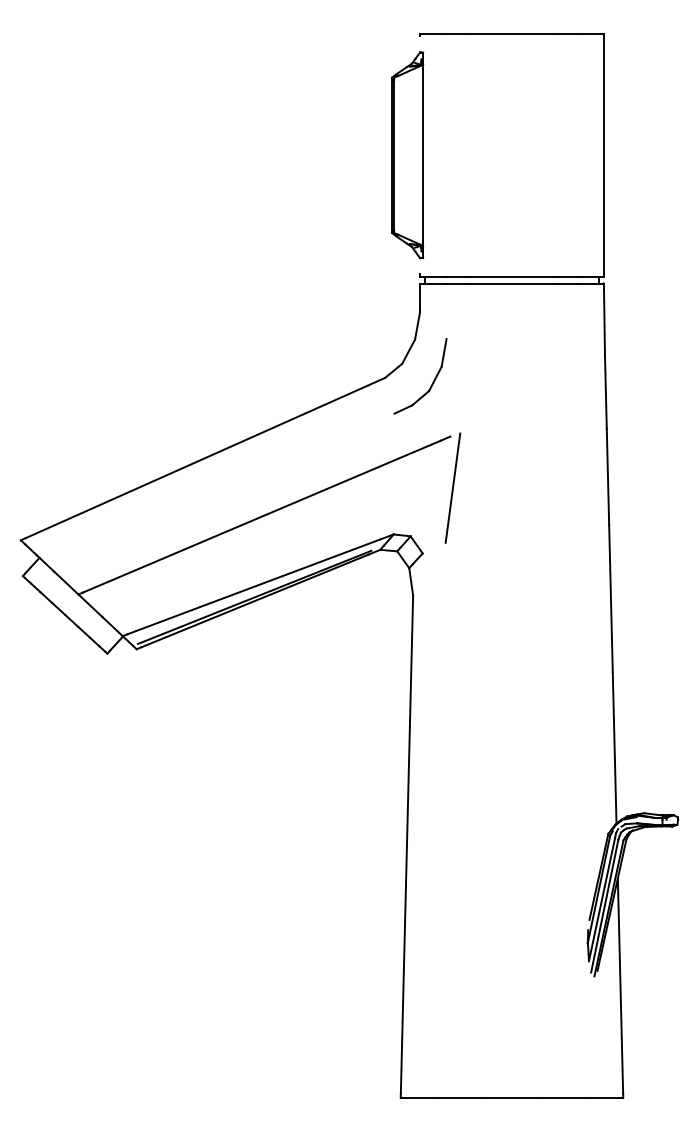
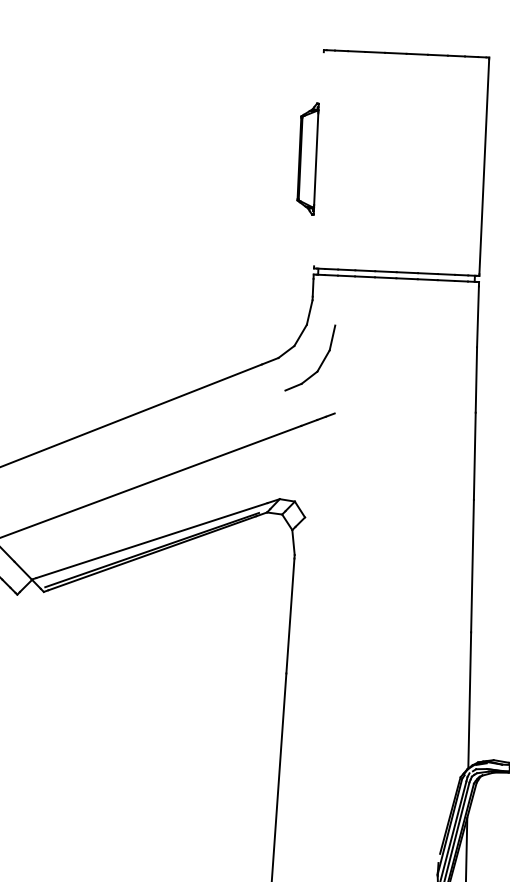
part: (407, 155) -> (307, 158), size x0.6
line: (452, 487) -> (334, 459), removed

